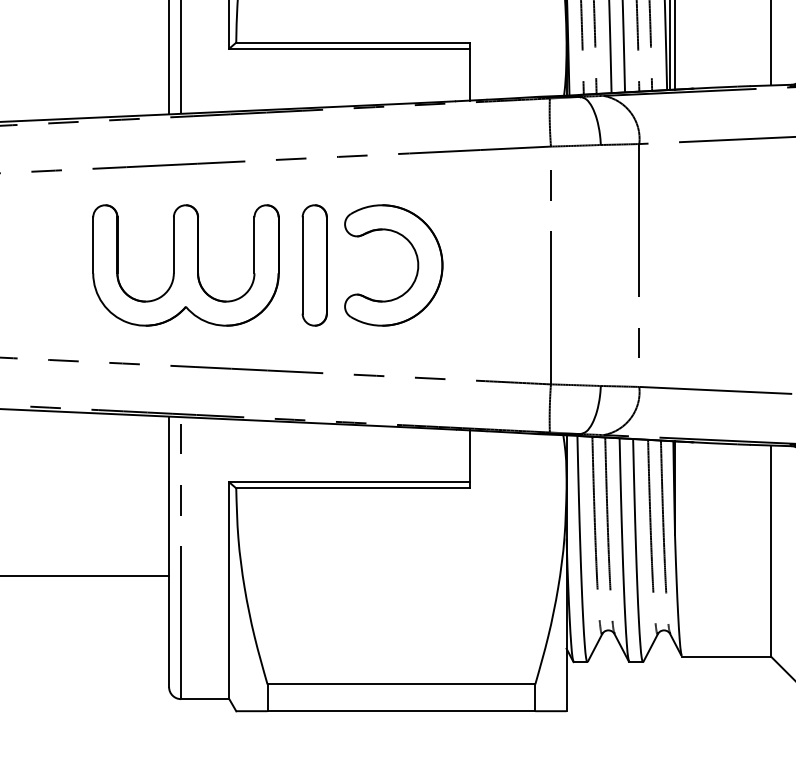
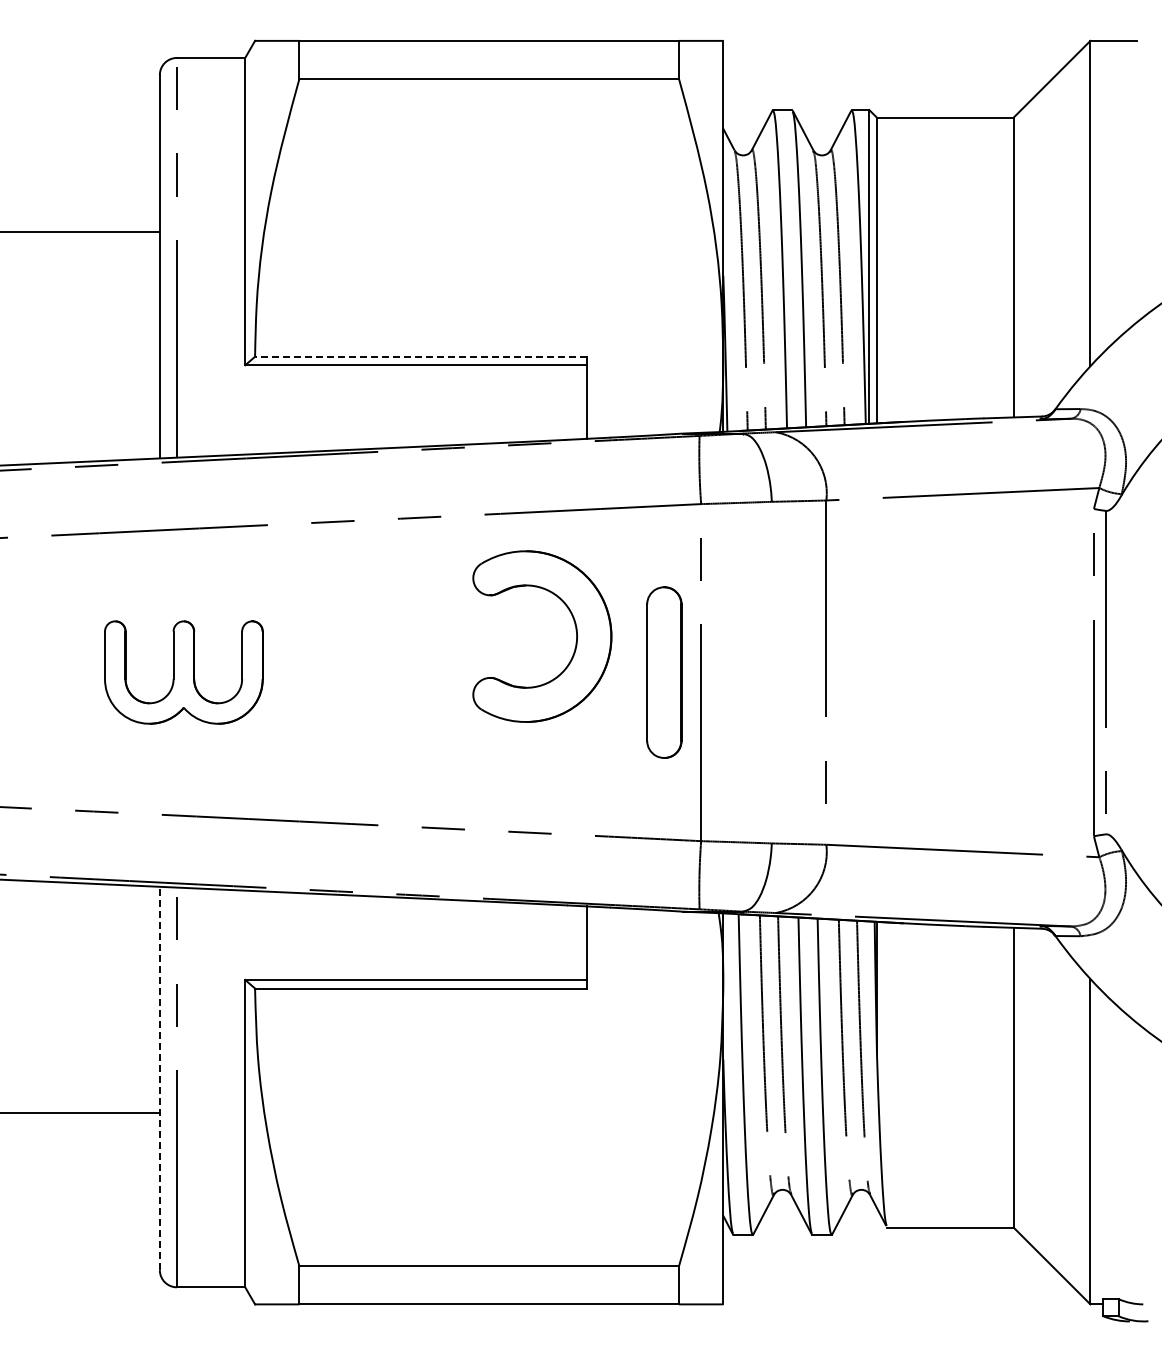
line: (352, 42) -> (420, 356), solid -> dashed
part: (417, 261) -> (575, 630), moved
part: (185, 265) -> (183, 672), size x0.6
part: (314, 265) -> (664, 672), moved
line: (168, 551) -> (159, 1078), solid -> dashed

